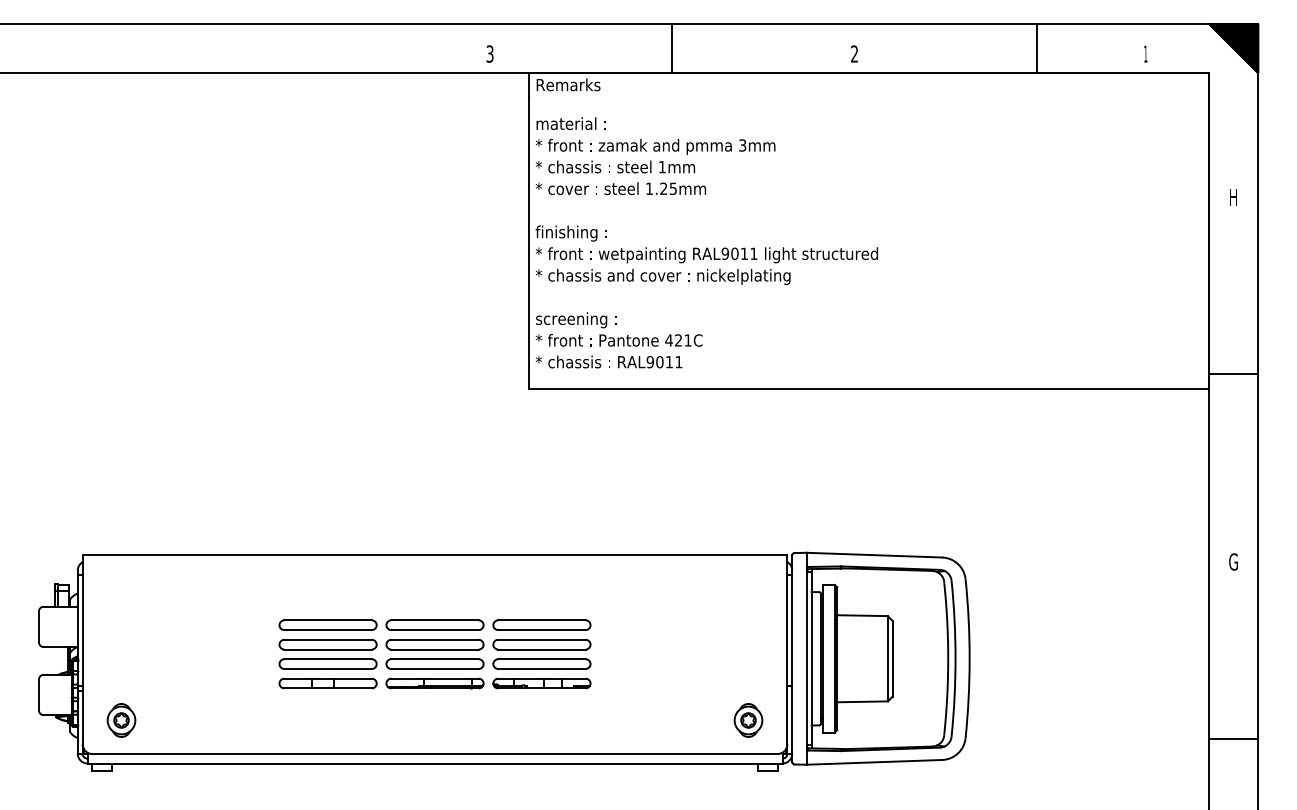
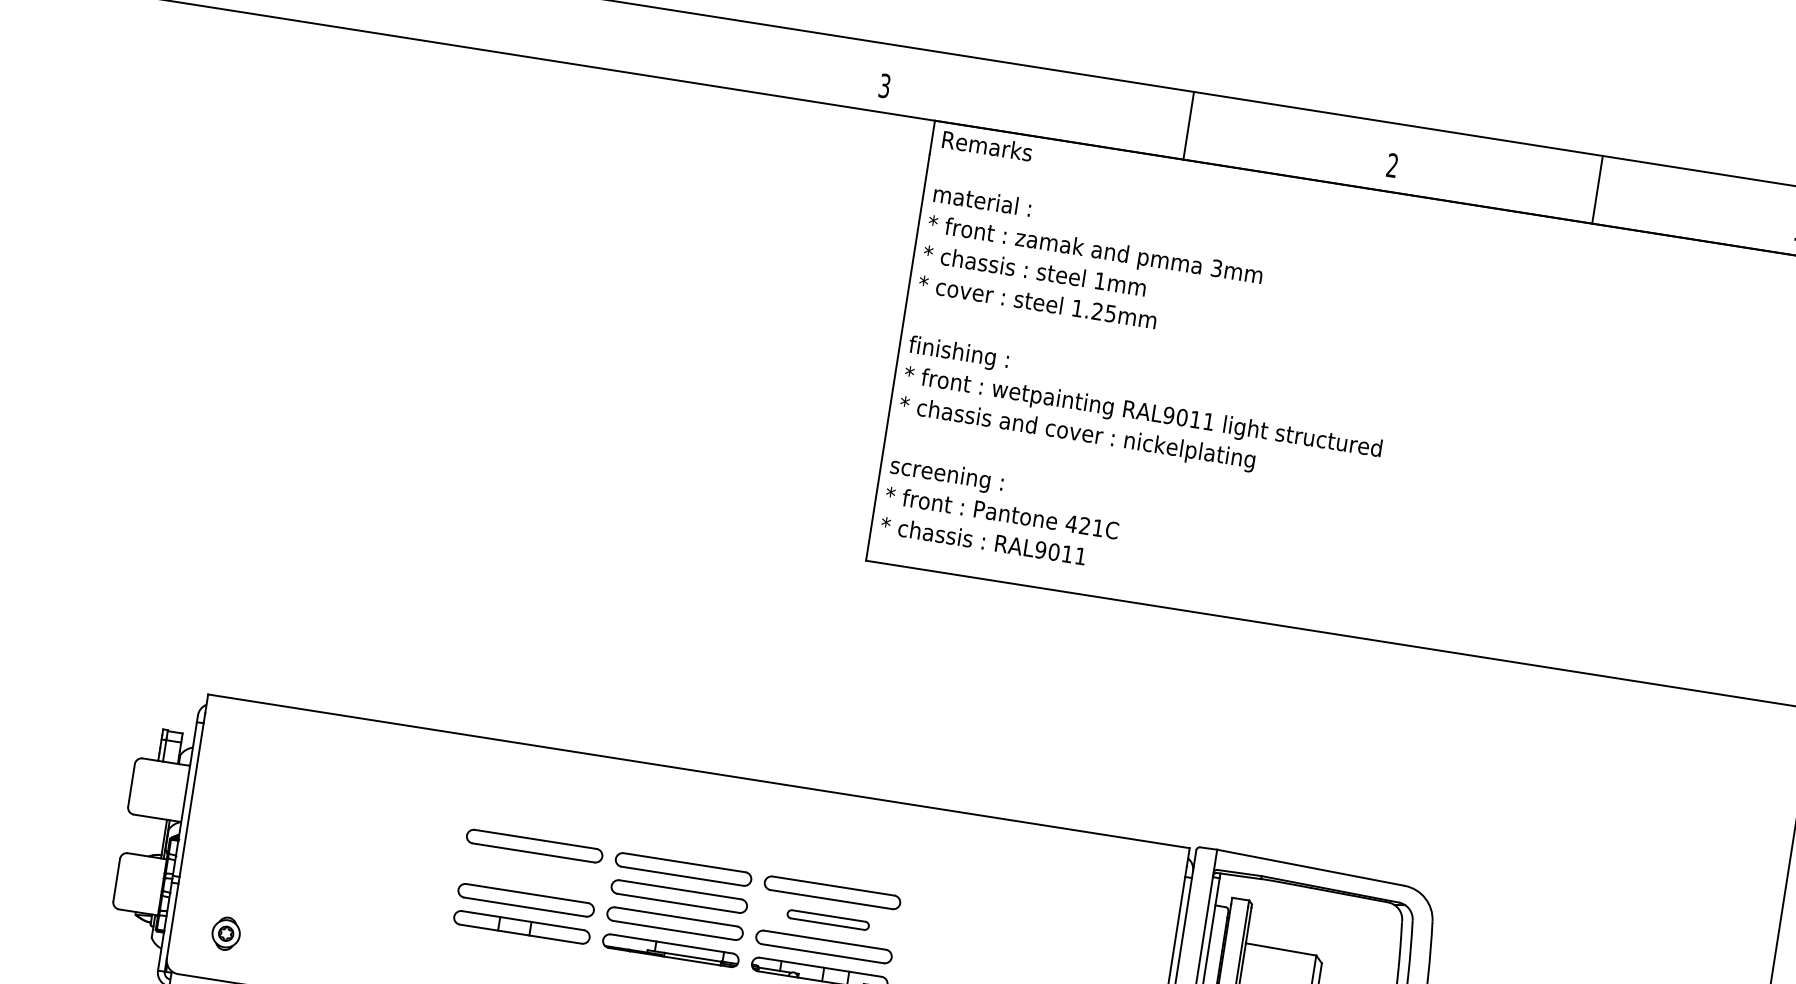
line: (672, 48) -> (1188, 125), moved
line: (1036, 48) -> (1596, 189), moved
part: (327, 644) -> (529, 872), removed
part: (541, 644) -> (827, 919), size x0.6
part: (121, 720) -> (226, 933), size x0.7

